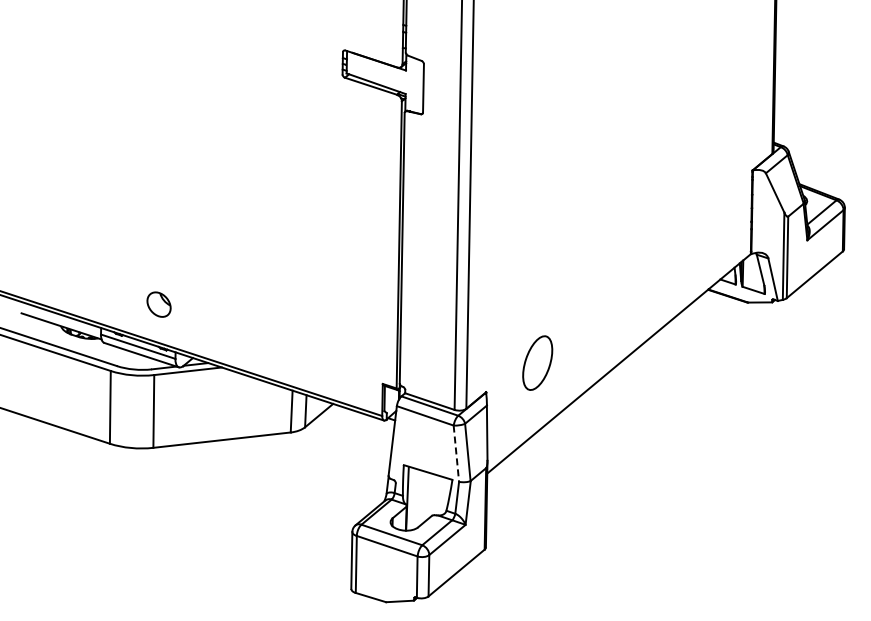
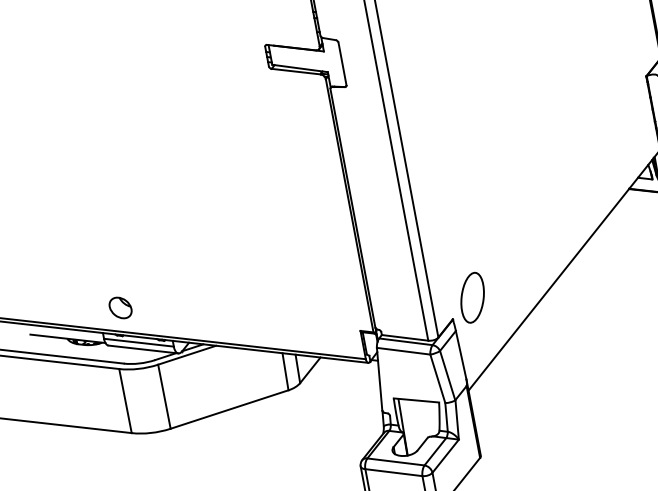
part: (158, 304) -> (120, 307), moved
part: (537, 362) -> (472, 297), moved
line: (456, 454) -> (438, 379), dashed -> solid

